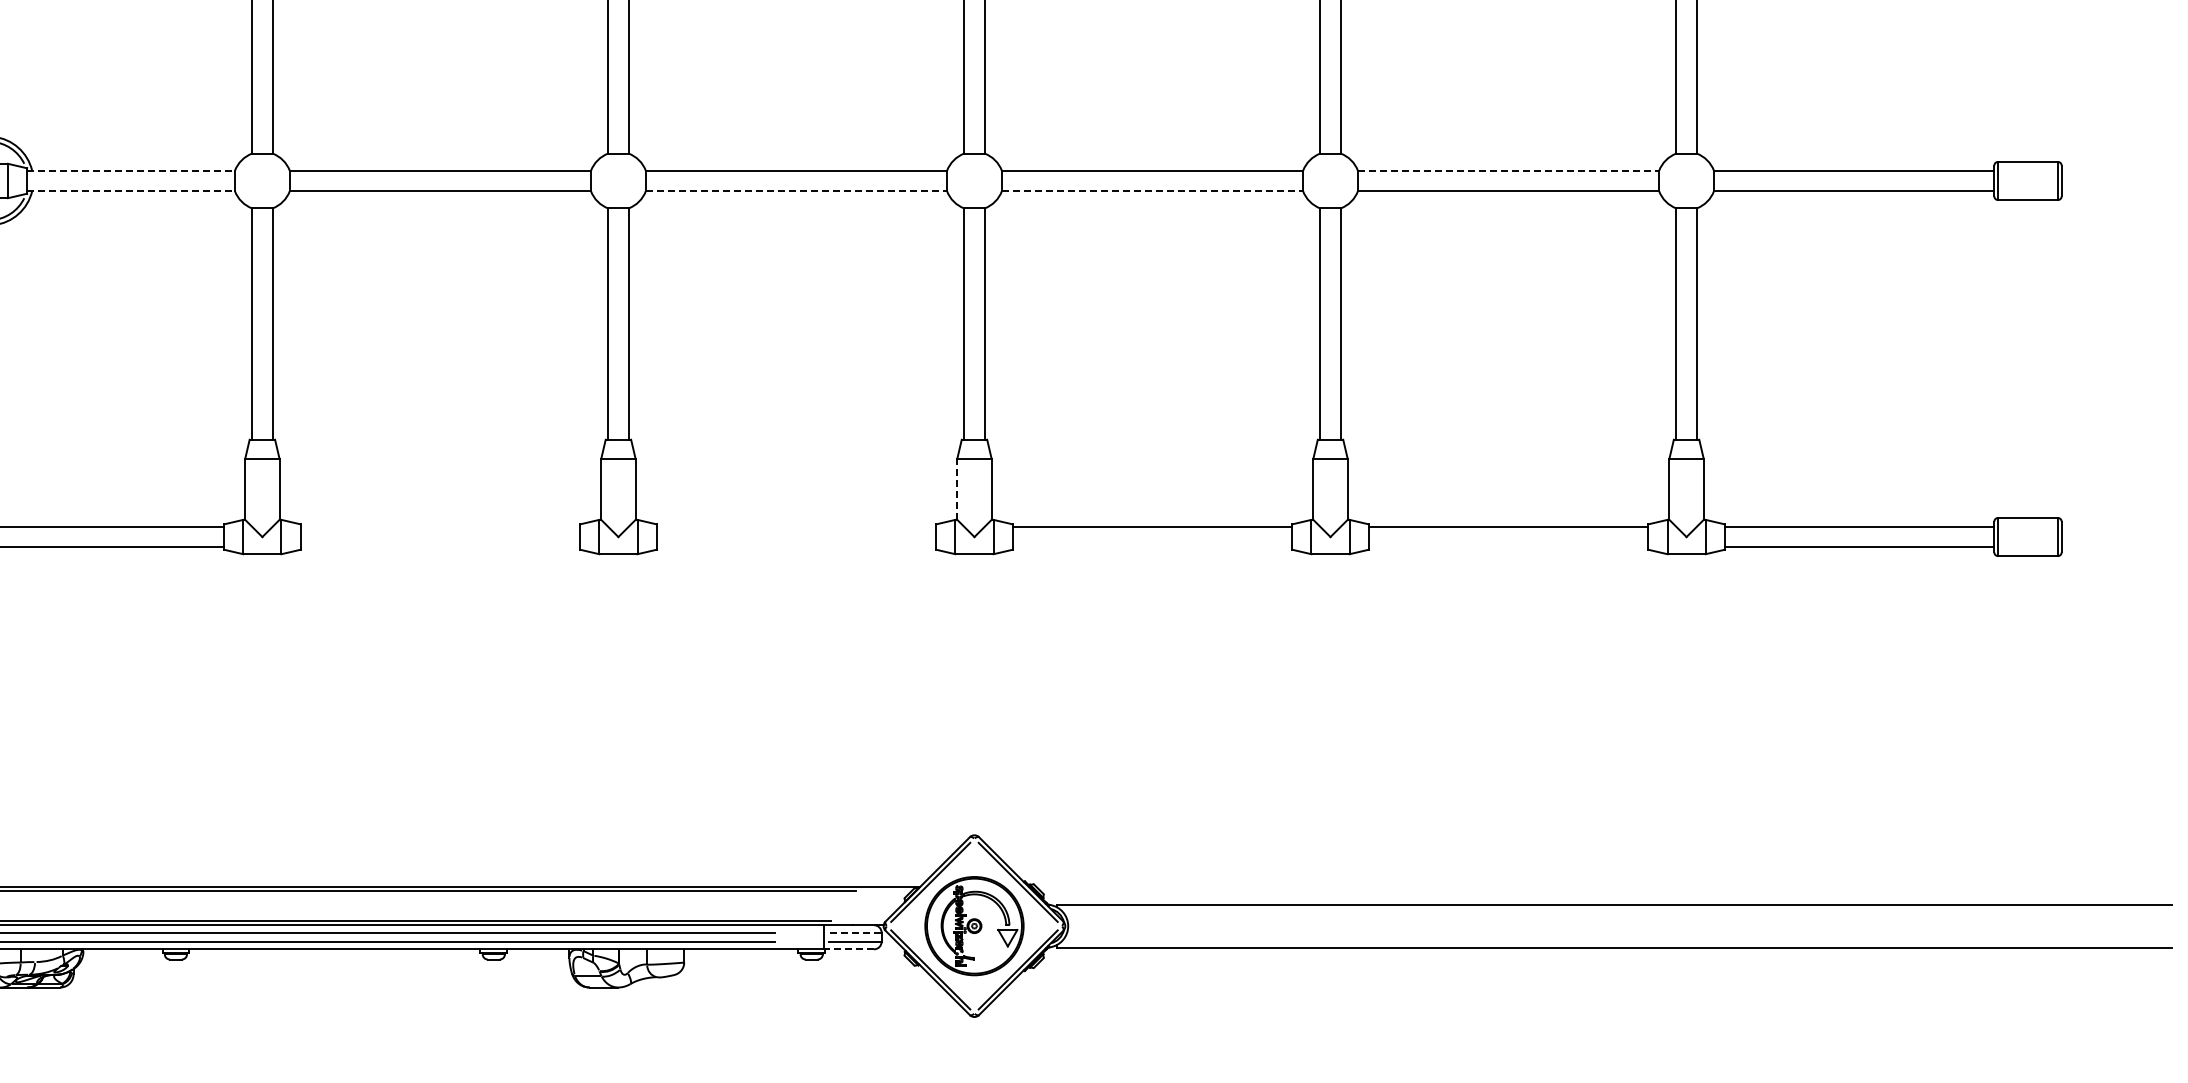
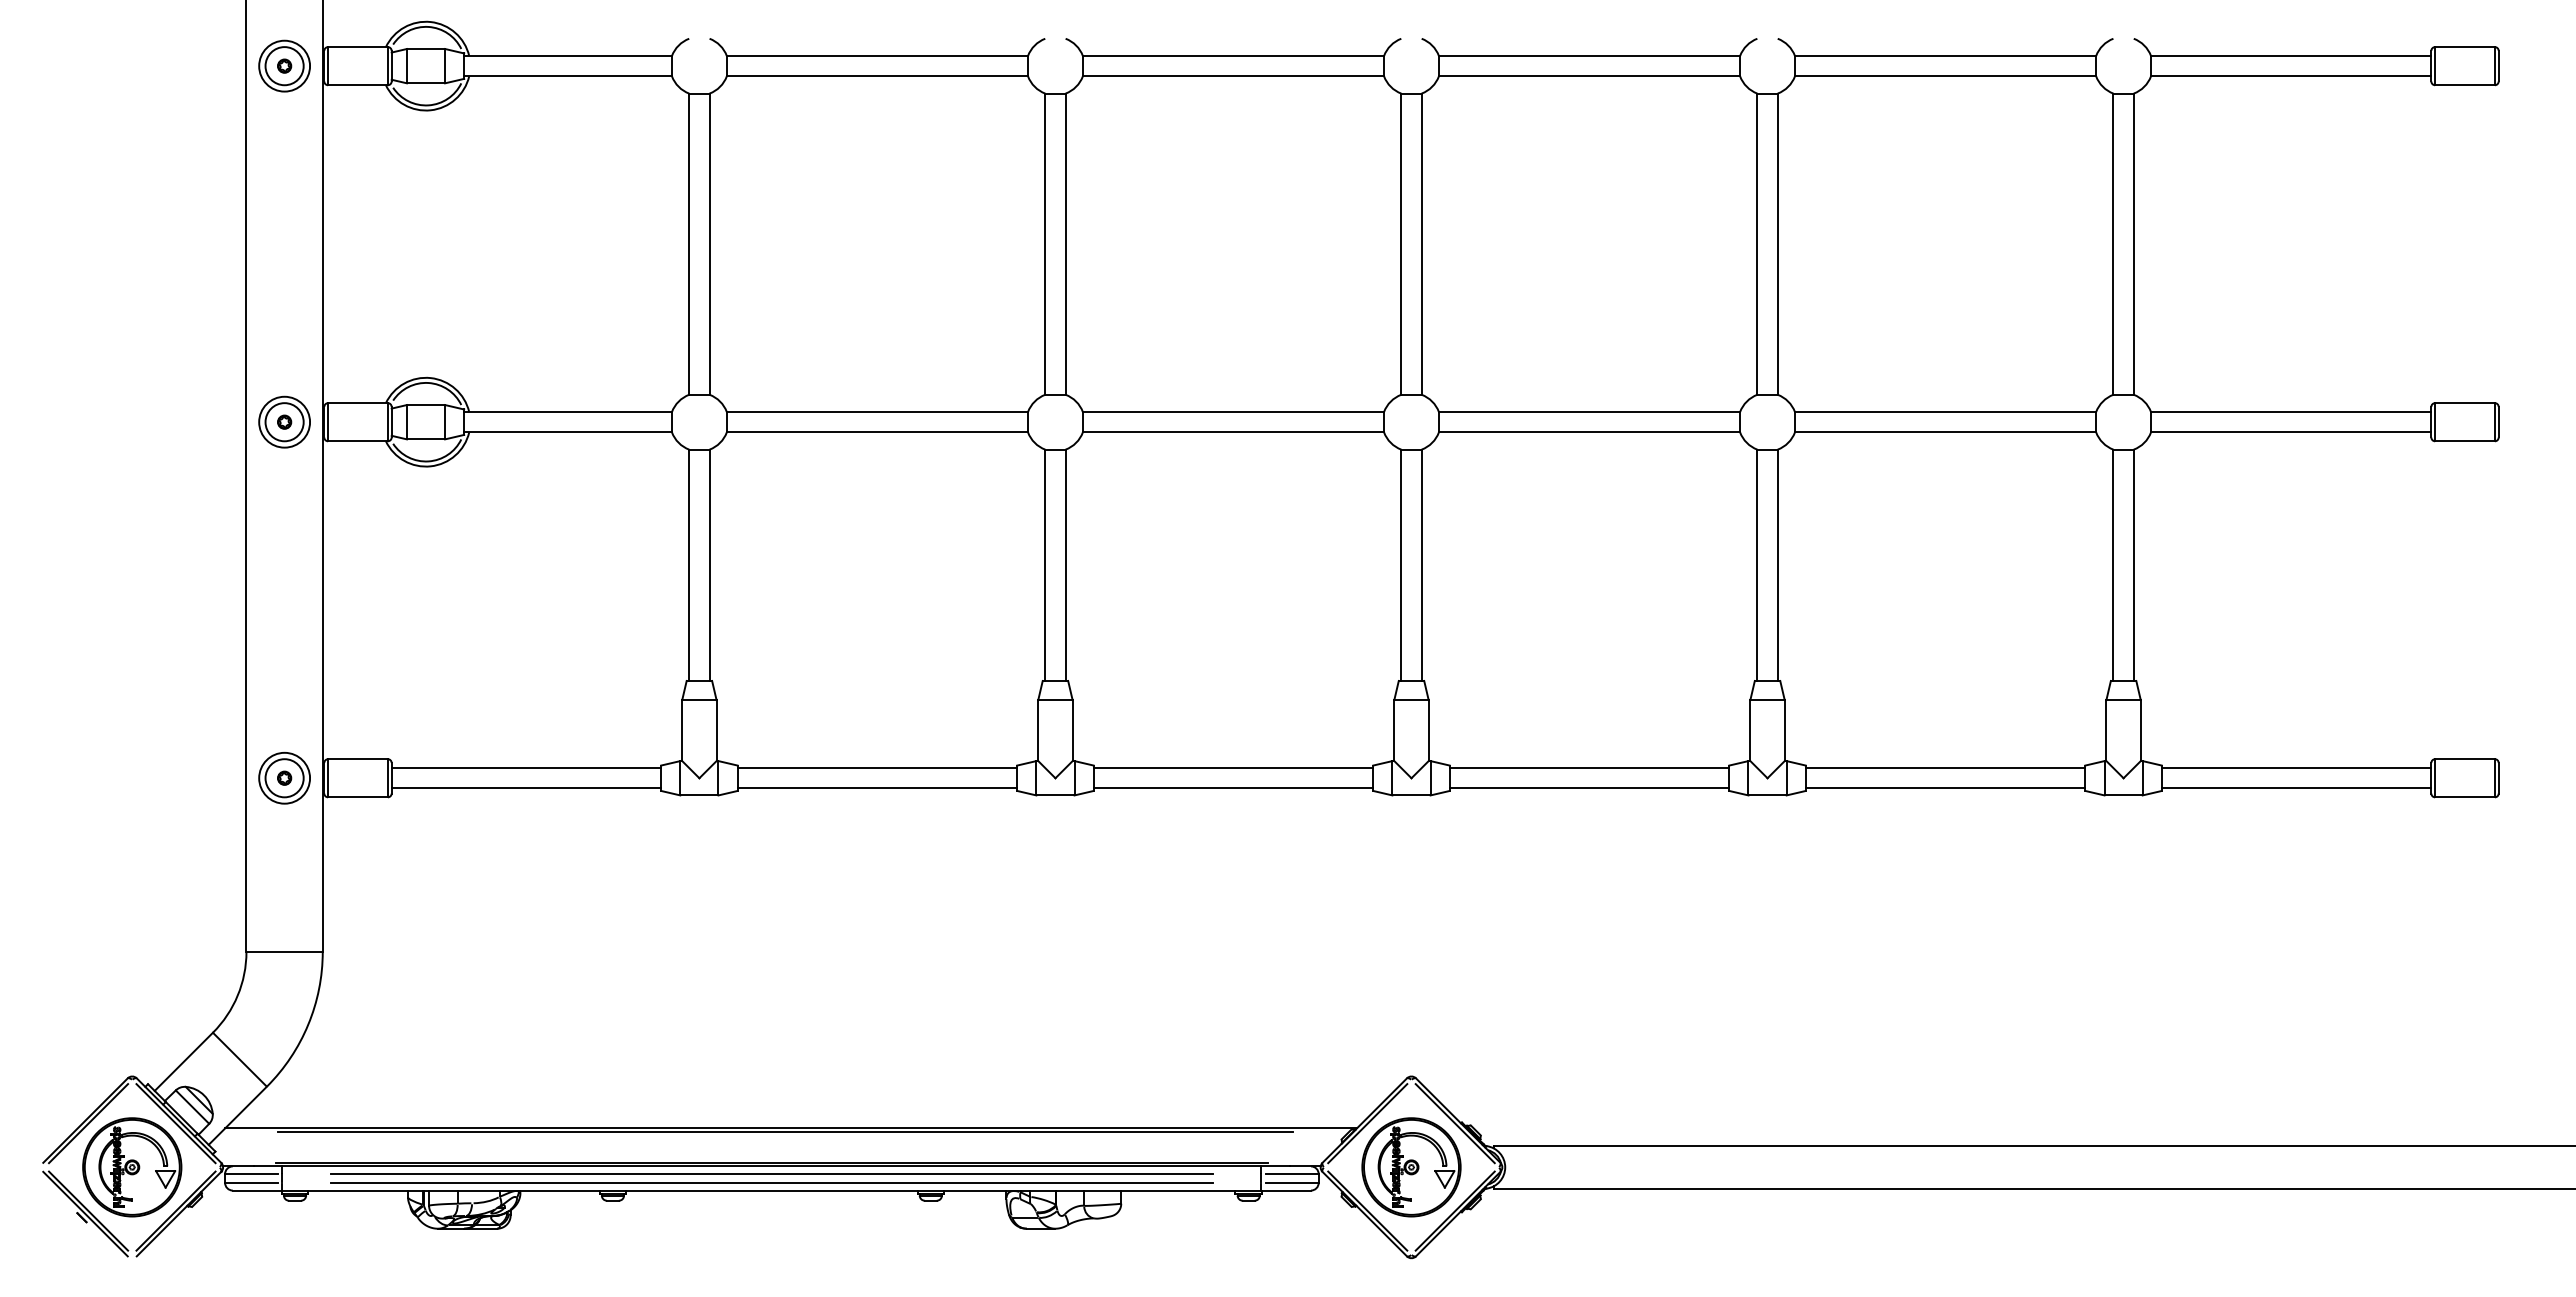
line: (131, 171) -> (568, 412), dashed -> solid
line: (1508, 171) -> (1945, 412), dashed -> solid
line: (131, 191) -> (568, 432), dashed -> solid
line: (796, 191) -> (1233, 432), dashed -> solid
line: (1152, 191) -> (1589, 432), dashed -> solid
line: (957, 489) -> (1394, 730), dashed -> solid
line: (440, 527) -> (877, 768), added
line: (796, 527) -> (1233, 768), added
line: (440, 547) -> (877, 788), added
line: (796, 547) -> (1233, 788), added
line: (1152, 547) -> (1589, 788), added
line: (1508, 547) -> (1945, 788), added
line: (854, 933) -> (1291, 1174), dashed -> solid
line: (849, 949) -> (1286, 1190), dashed -> solid

